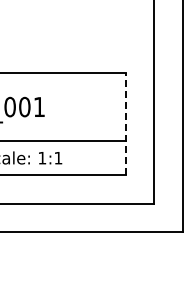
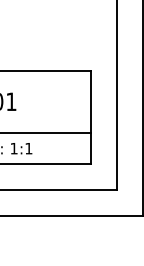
line: (125, 123) -> (90, 116), dashed -> solid

